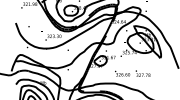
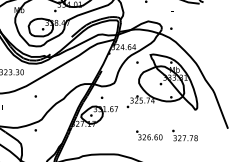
text: (132, 73) -> (166, 135), moved

